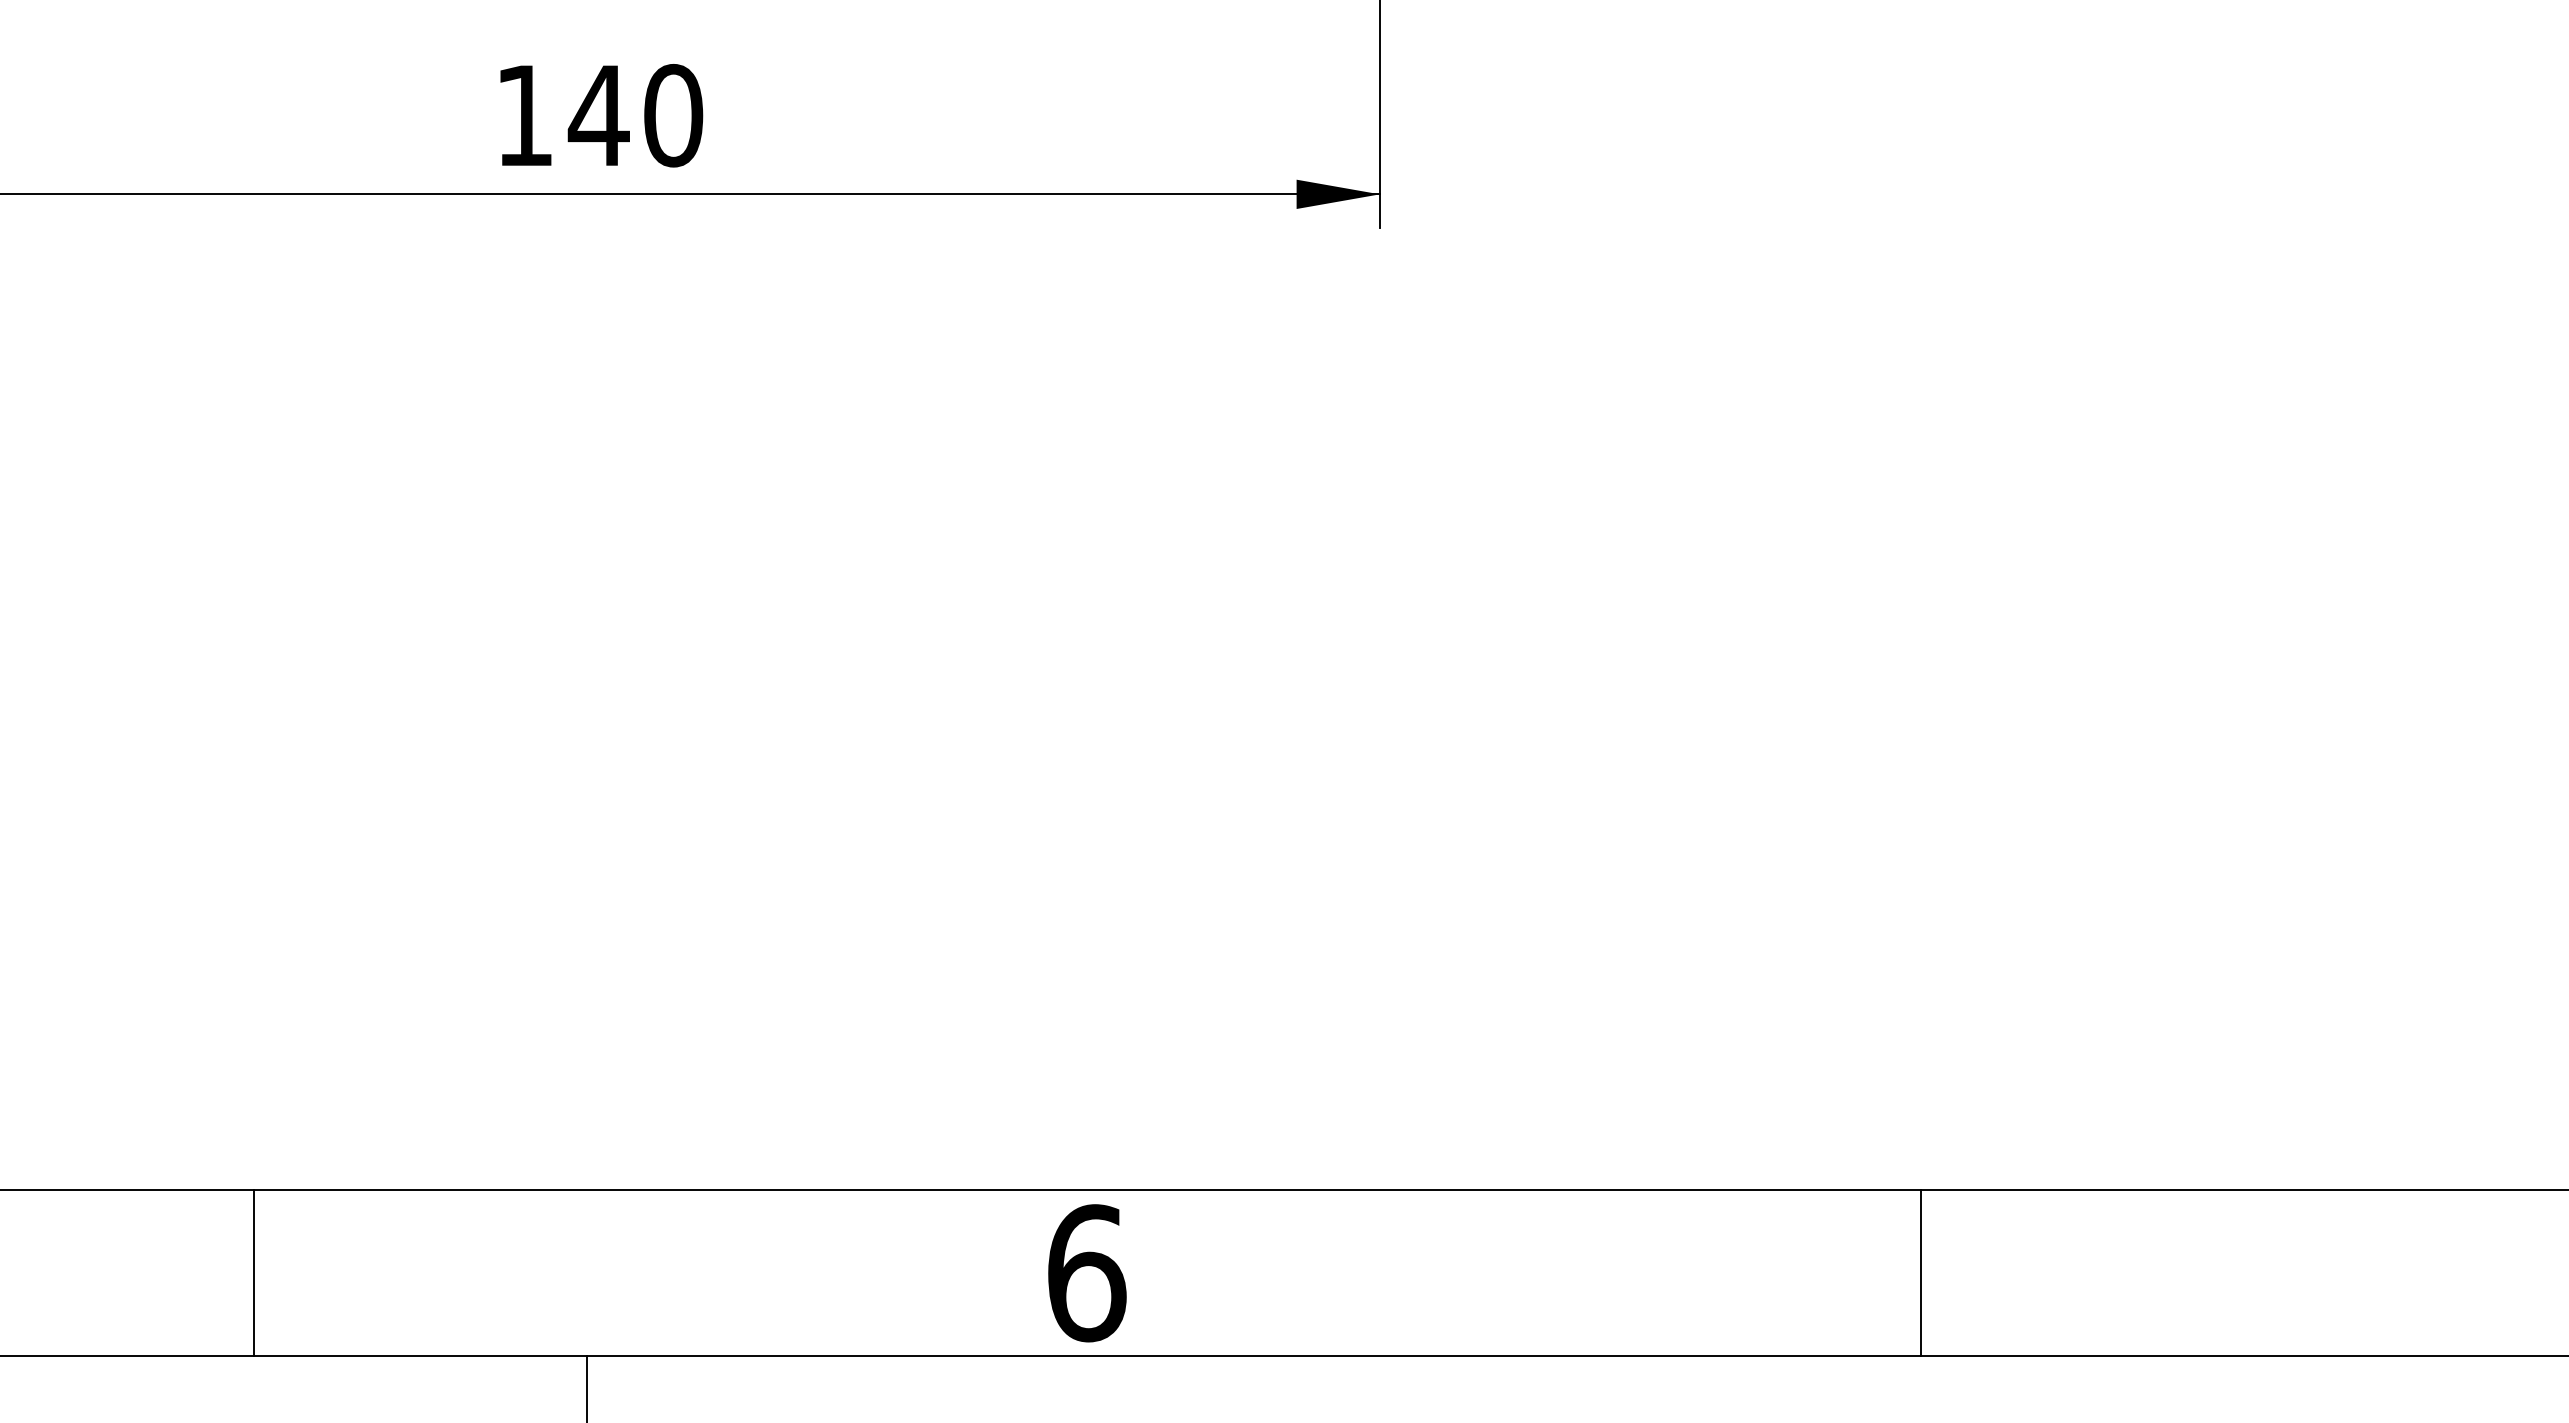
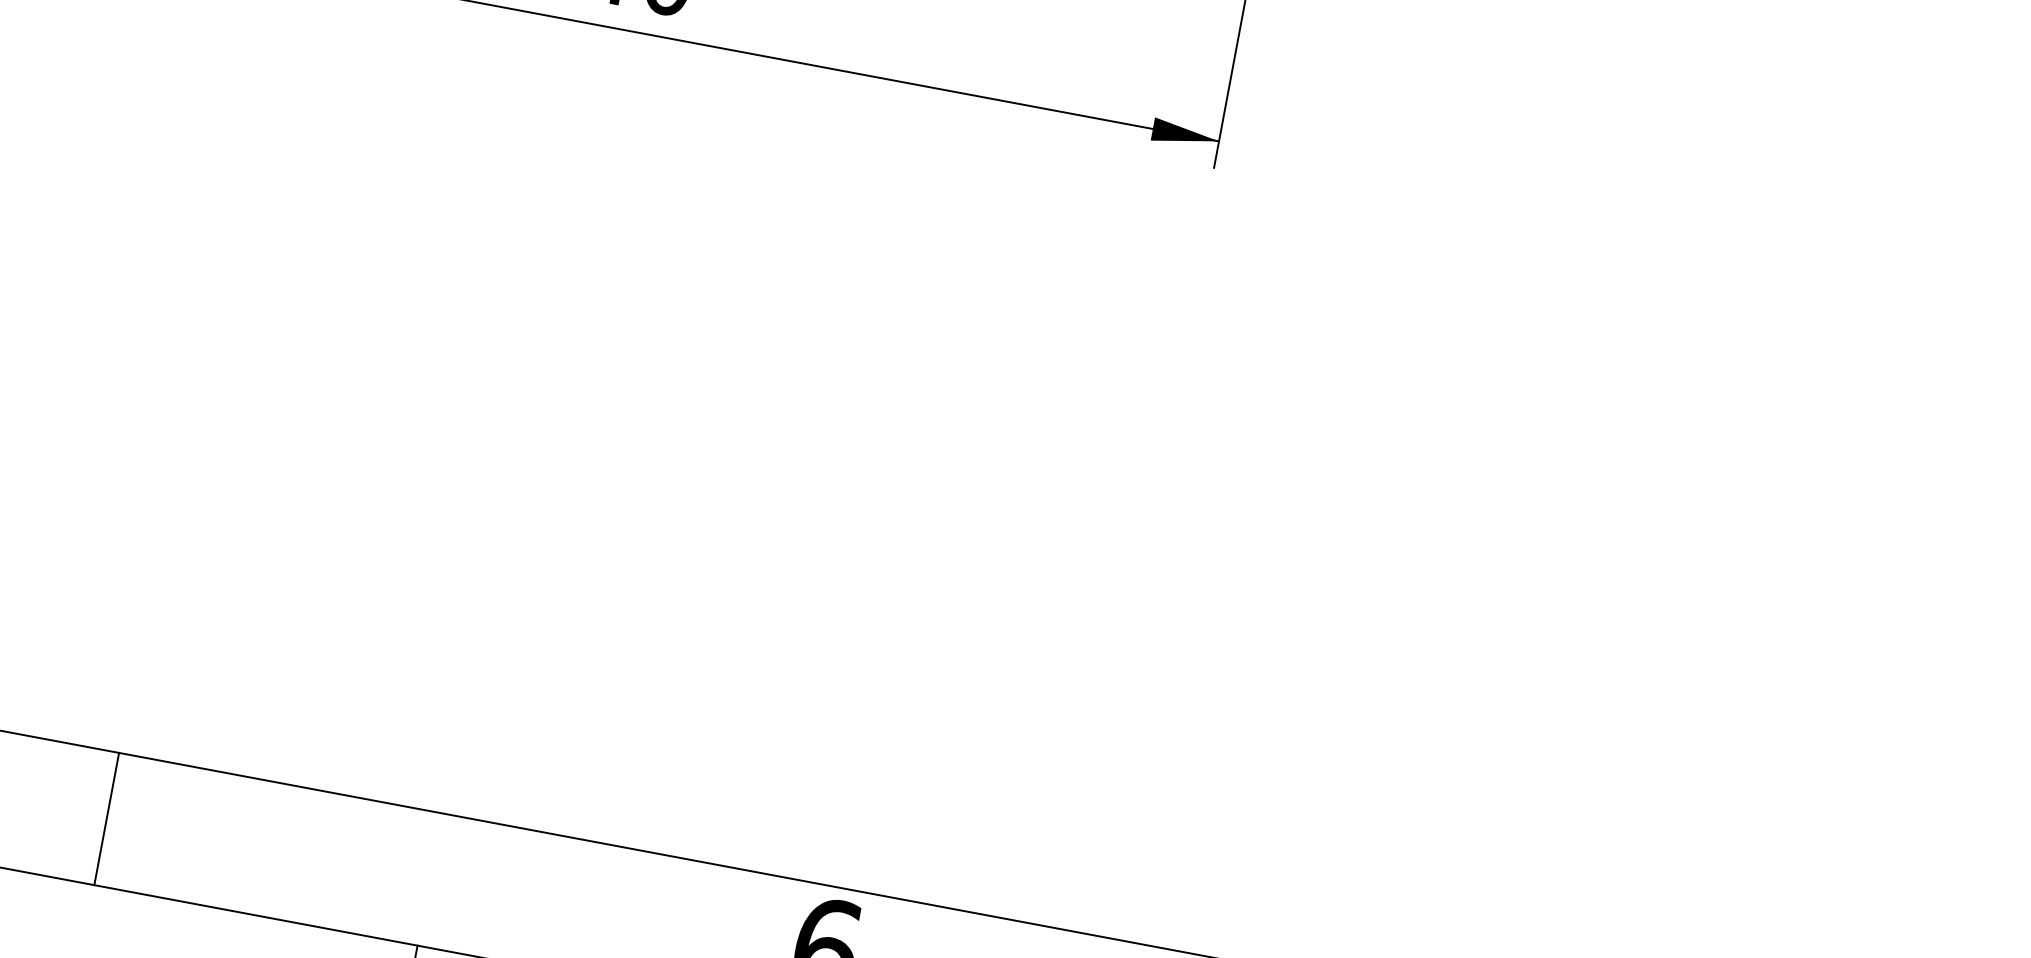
line: (254, 1272) -> (107, 818), moved

